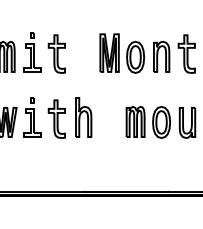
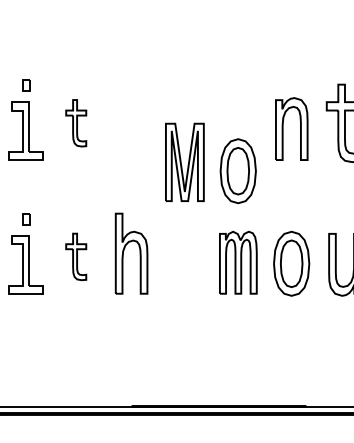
part: (56, 53) -> (75, 122), size x0.6
part: (122, 53) -> (211, 163), moved
part: (56, 118) -> (75, 255), size x0.6

